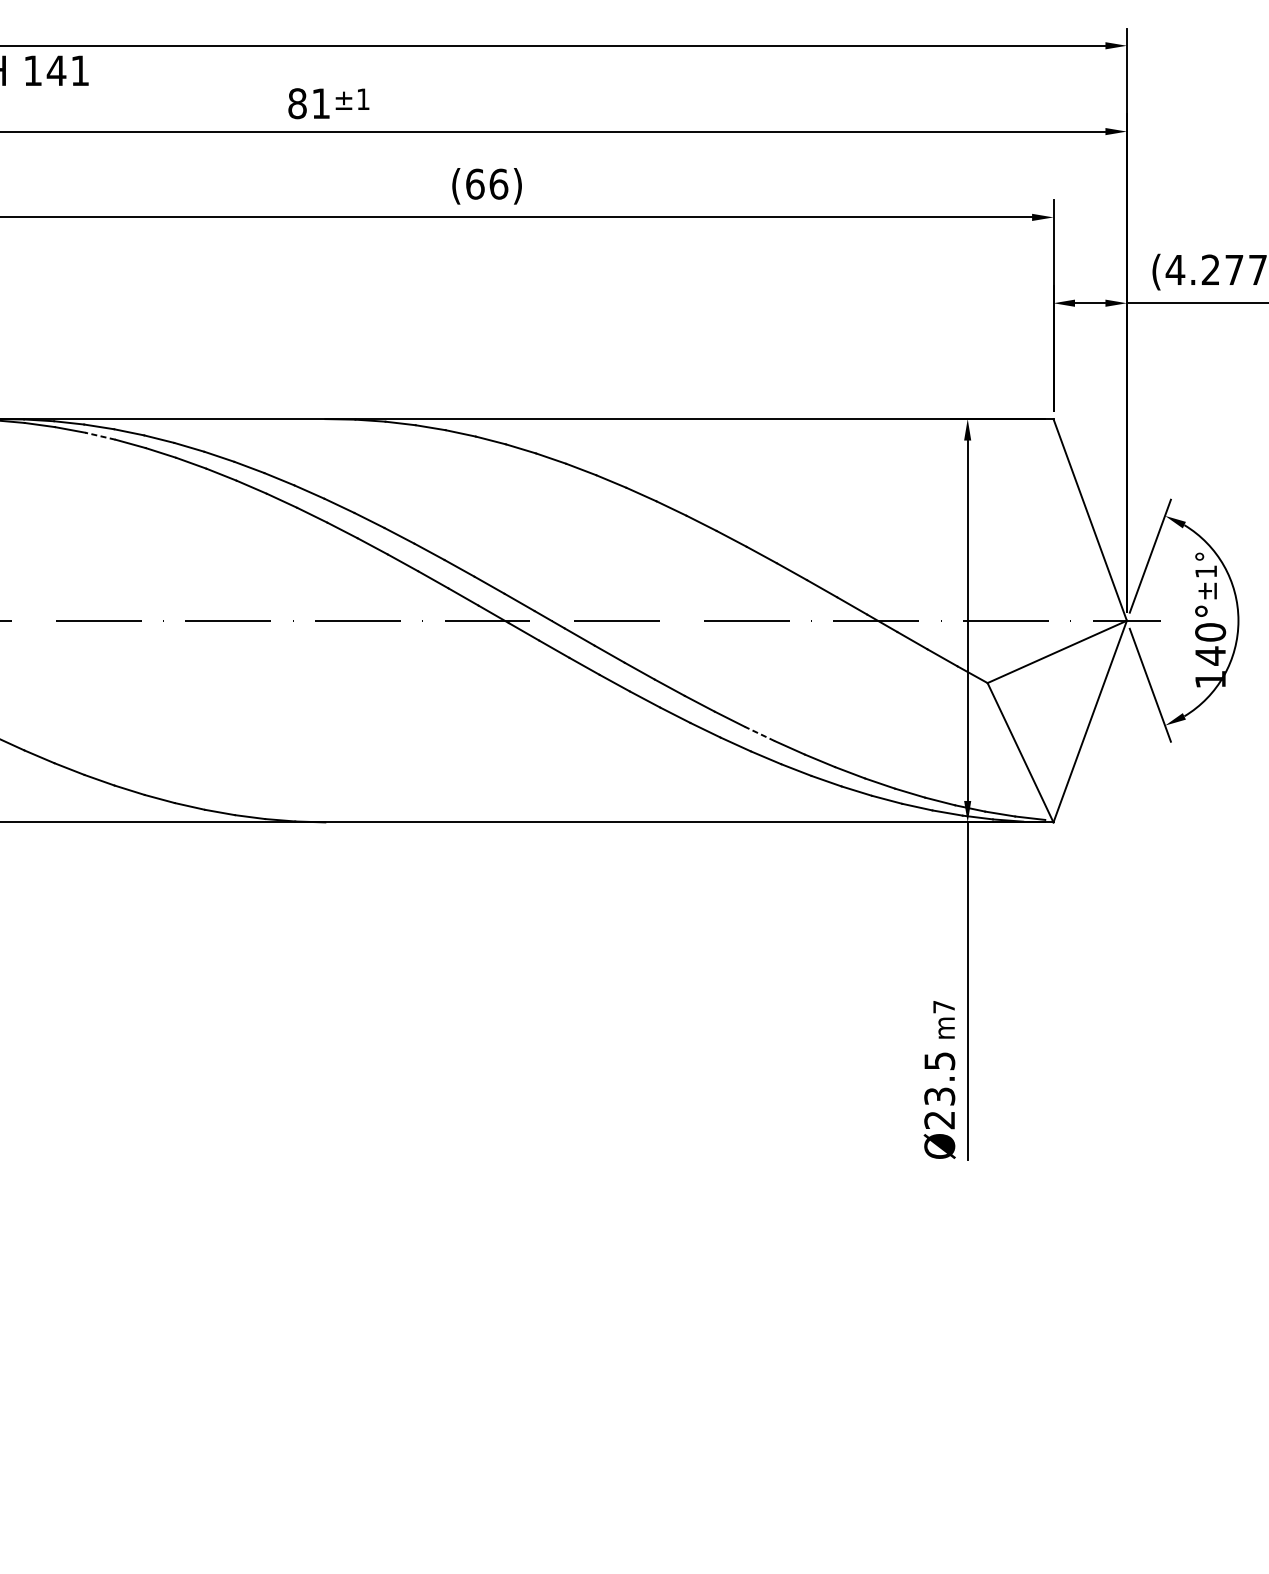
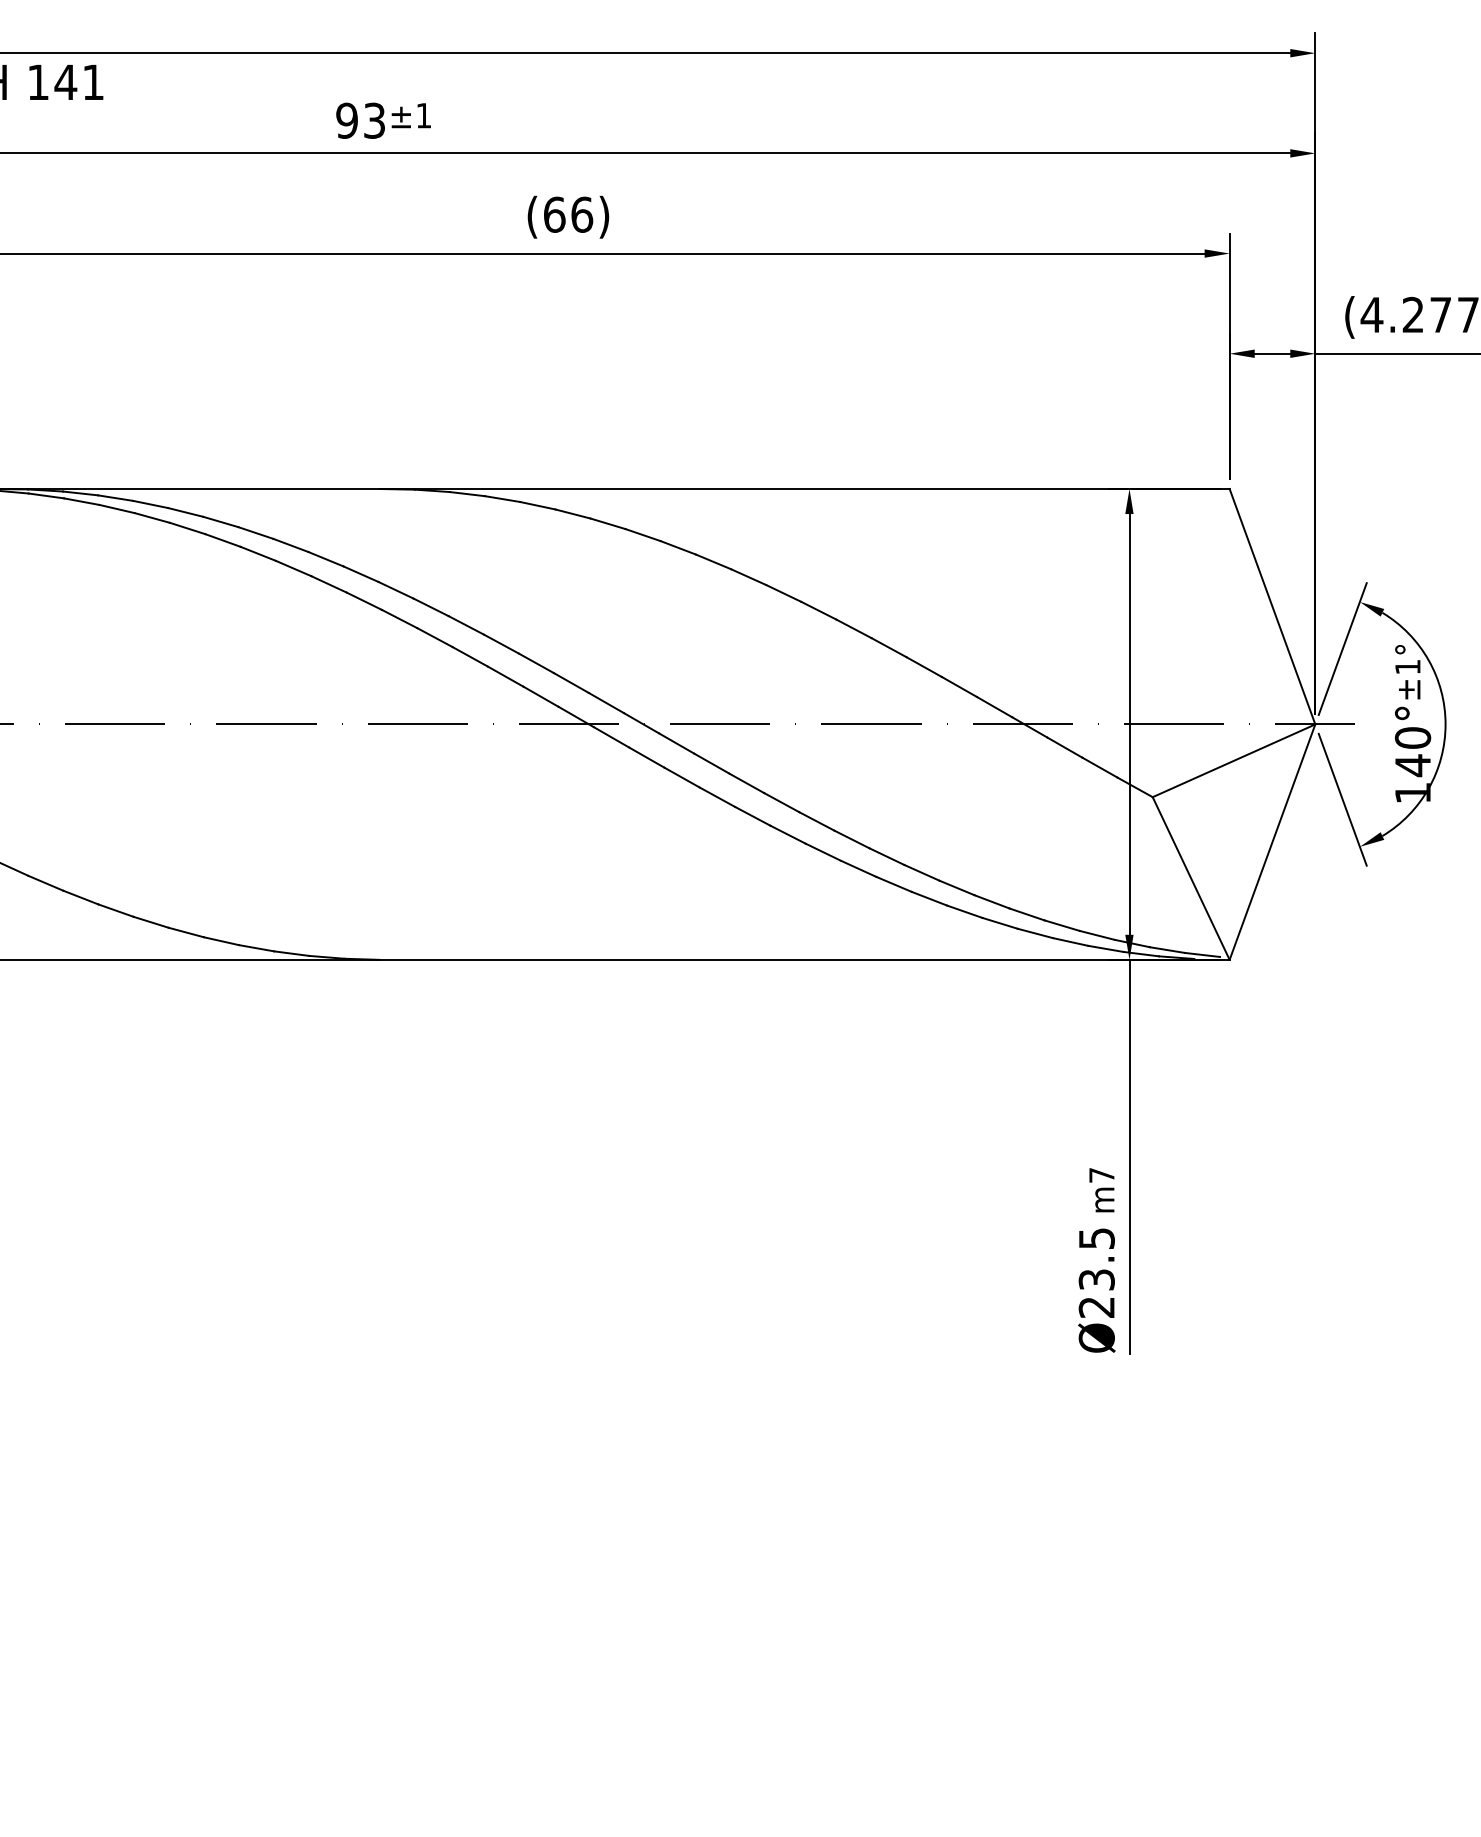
text: (308, 103) -> (360, 120), 81 -> 93
line: (99, 435) -> (116, 508), dashed -> solid
line: (759, 733) -> (886, 856), dashed -> solid

